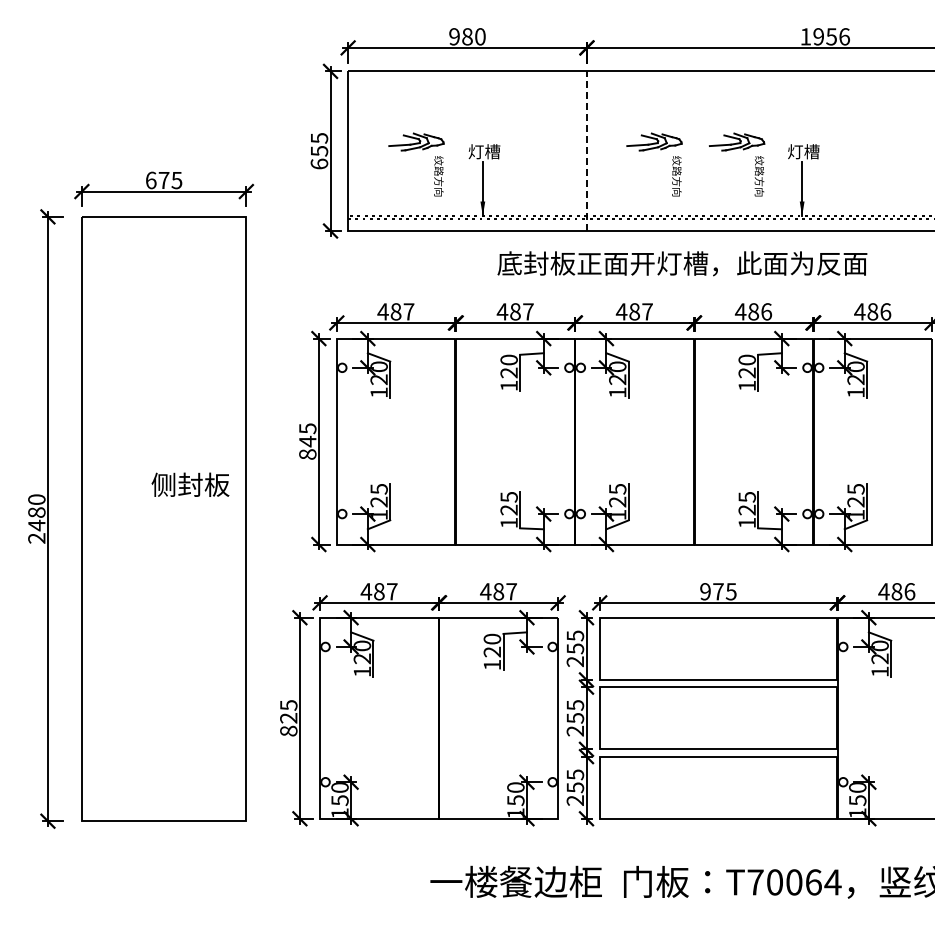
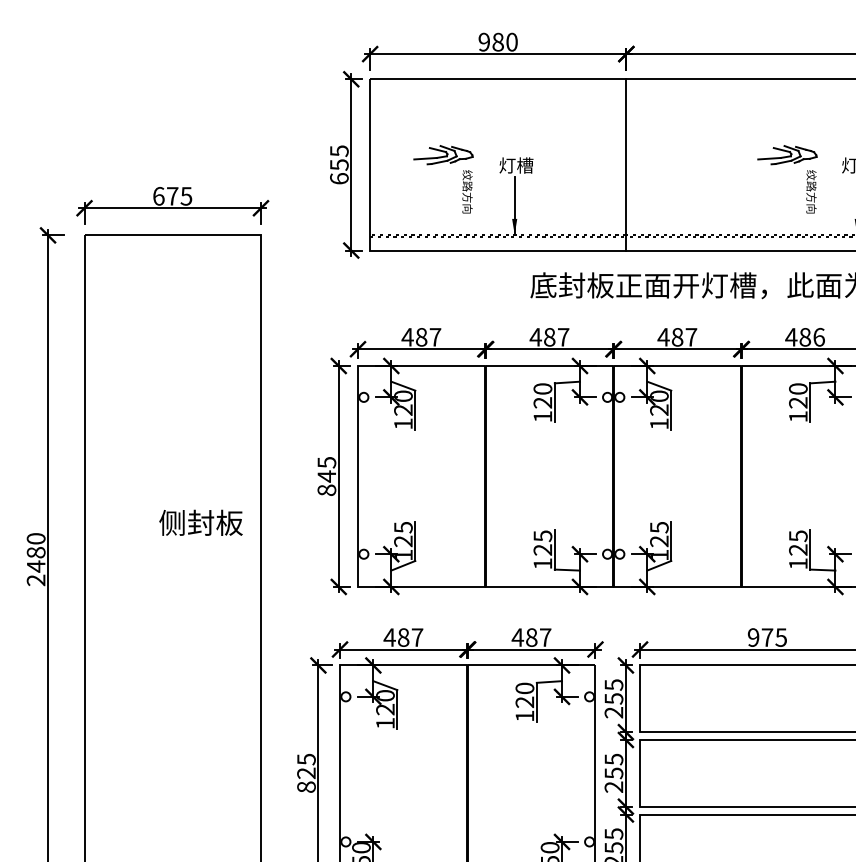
part: (653, 149) -> (697, 163), removed
line: (586, 151) -> (625, 165), dashed -> solid

